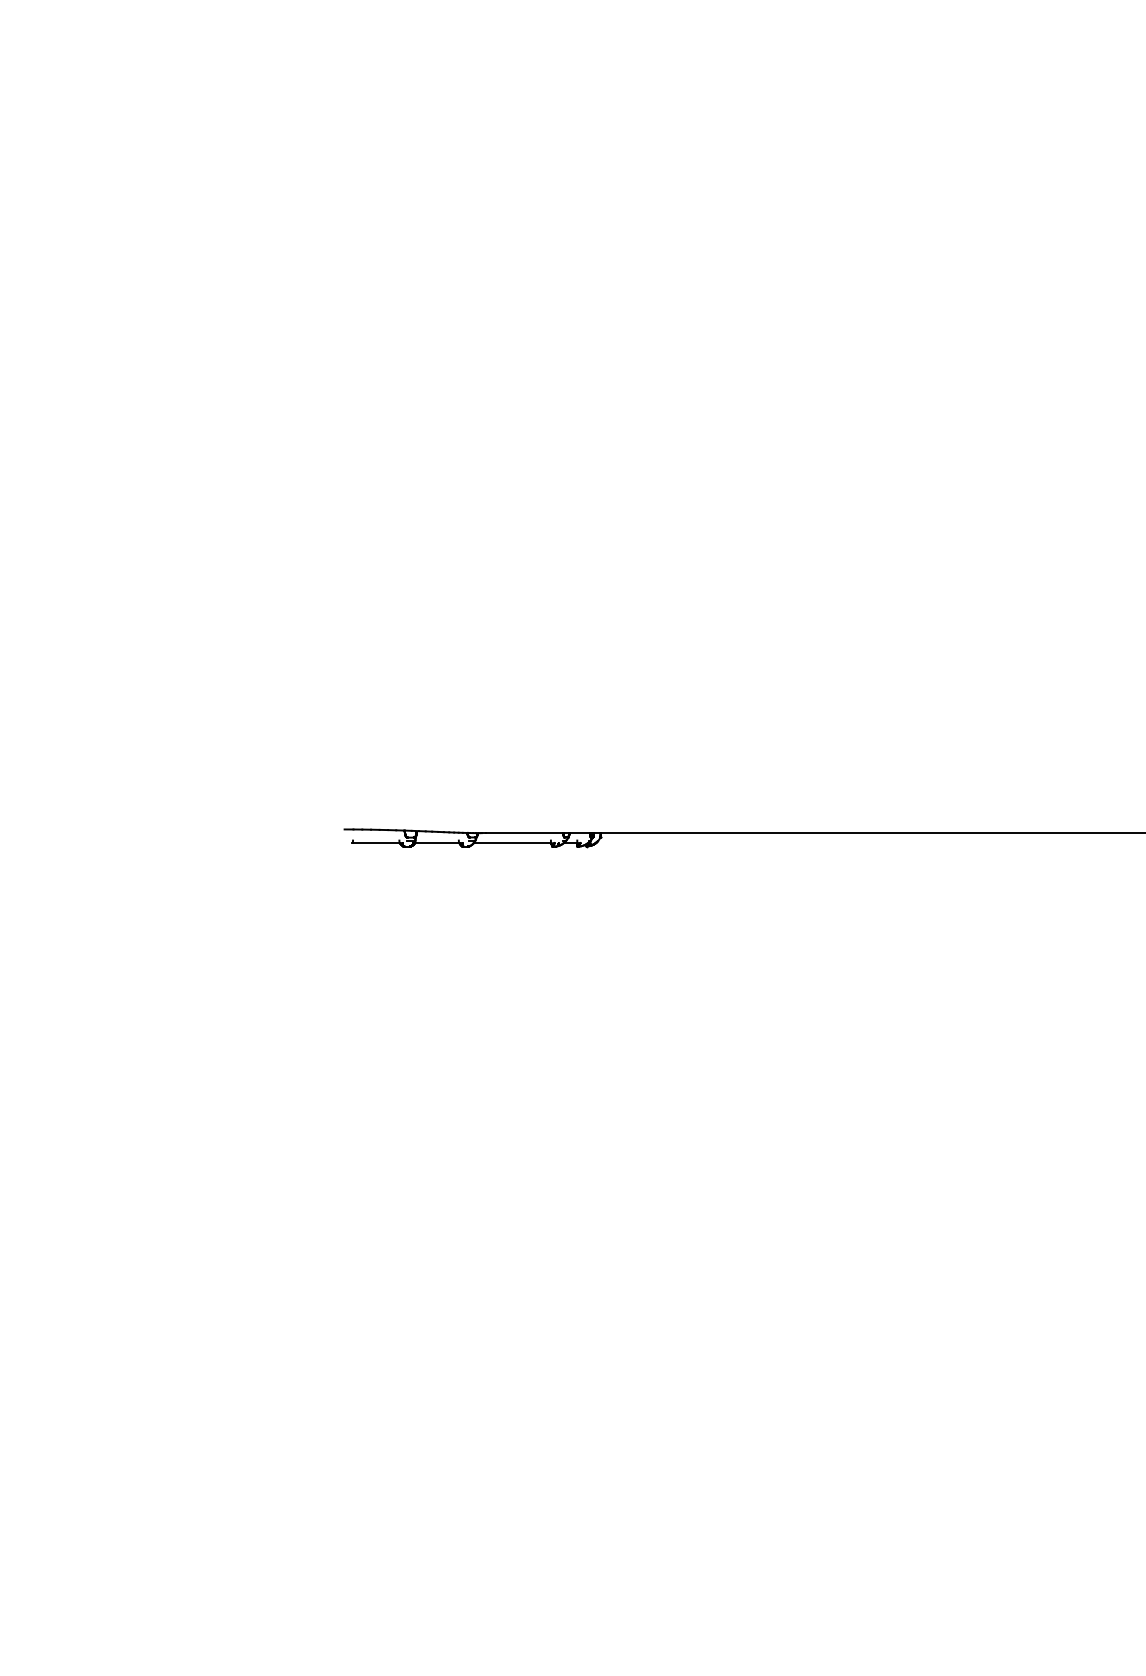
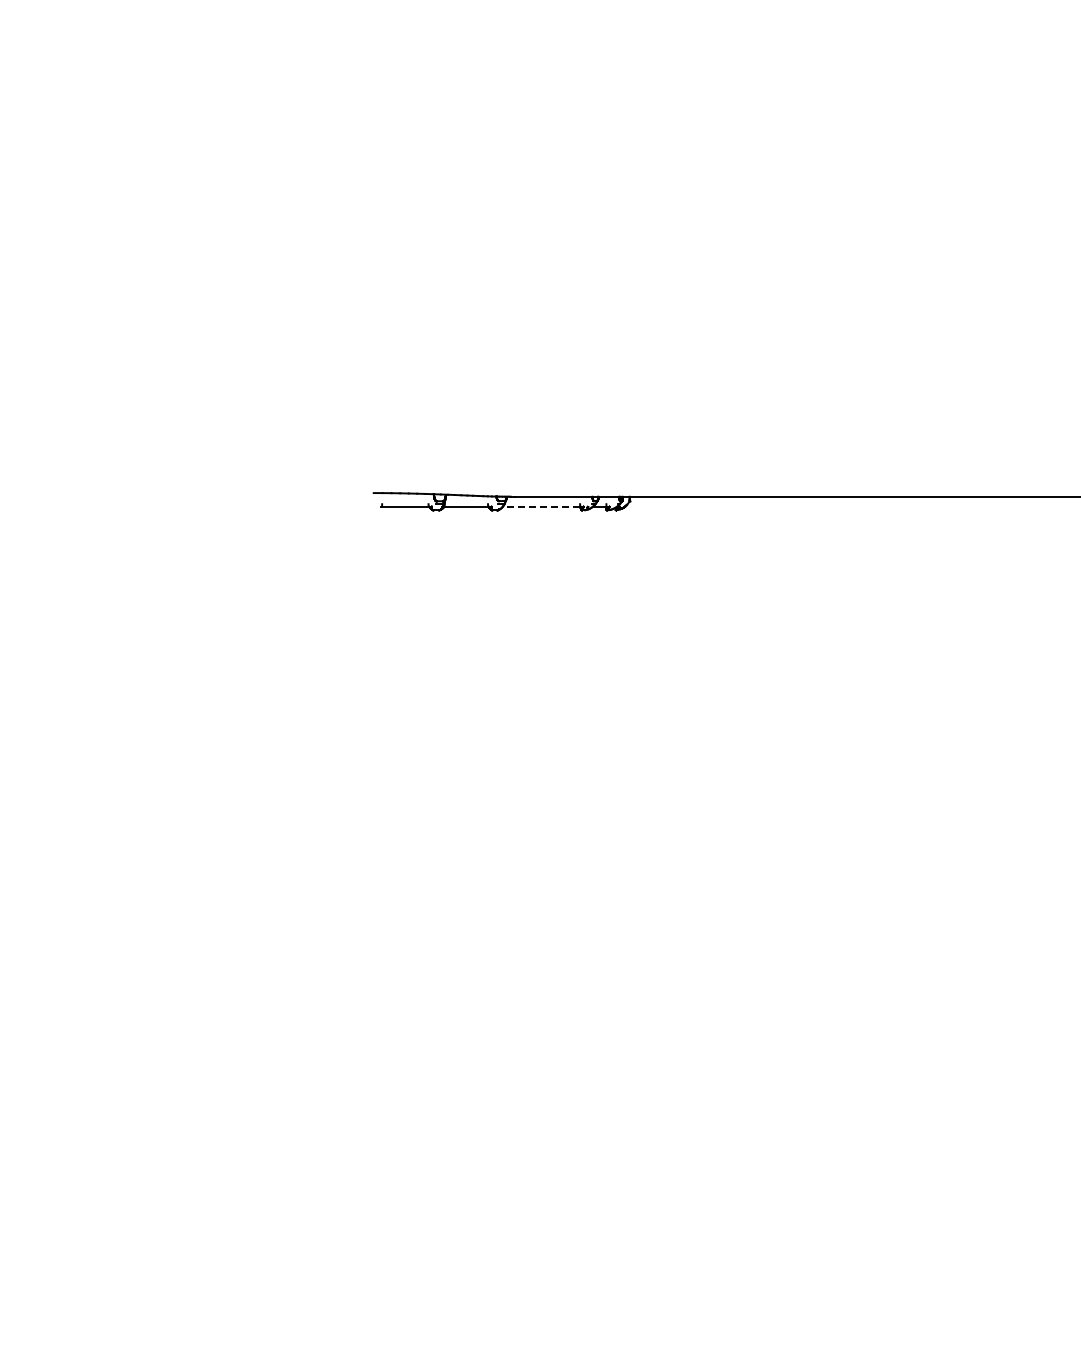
line: (512, 843) -> (541, 507), solid -> dashed

